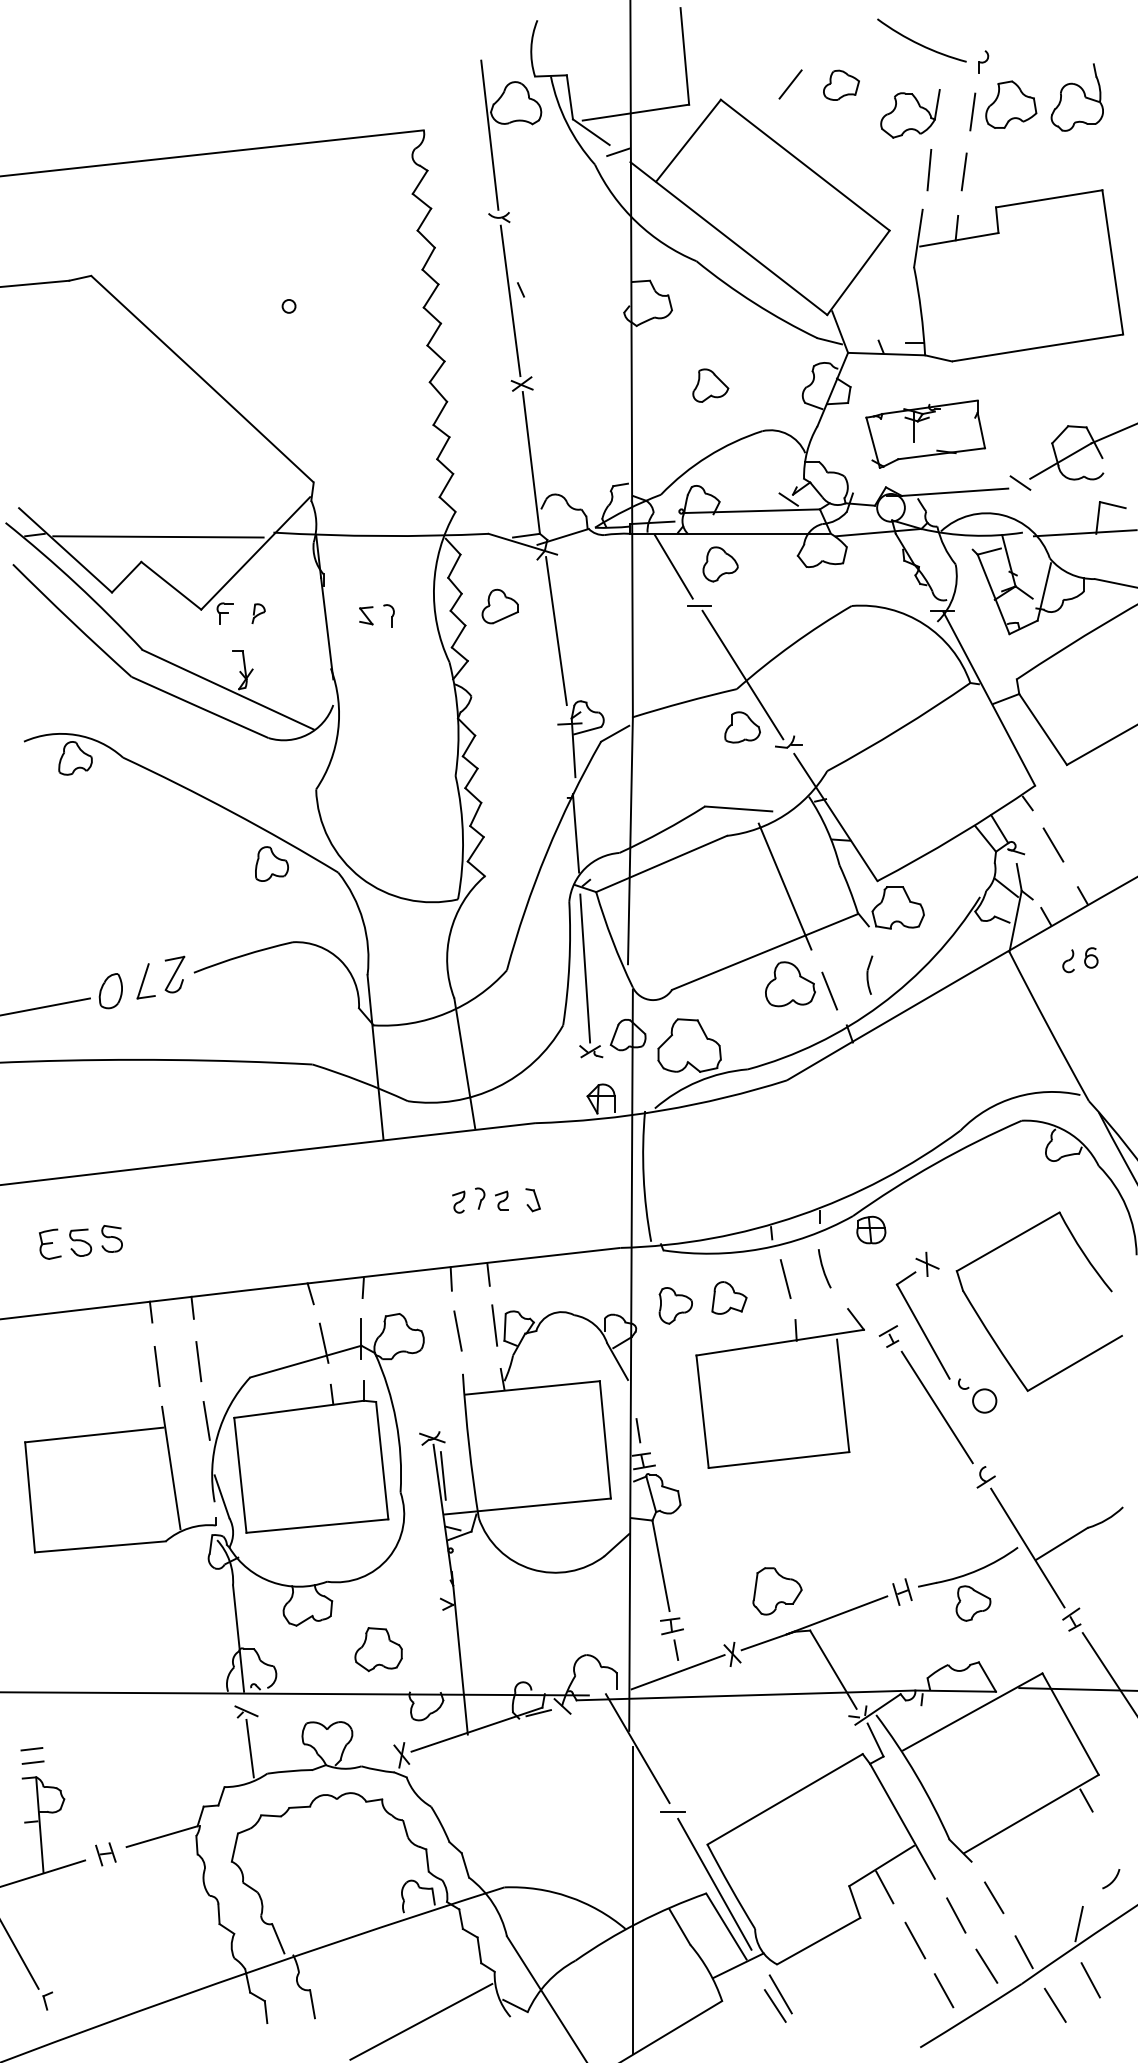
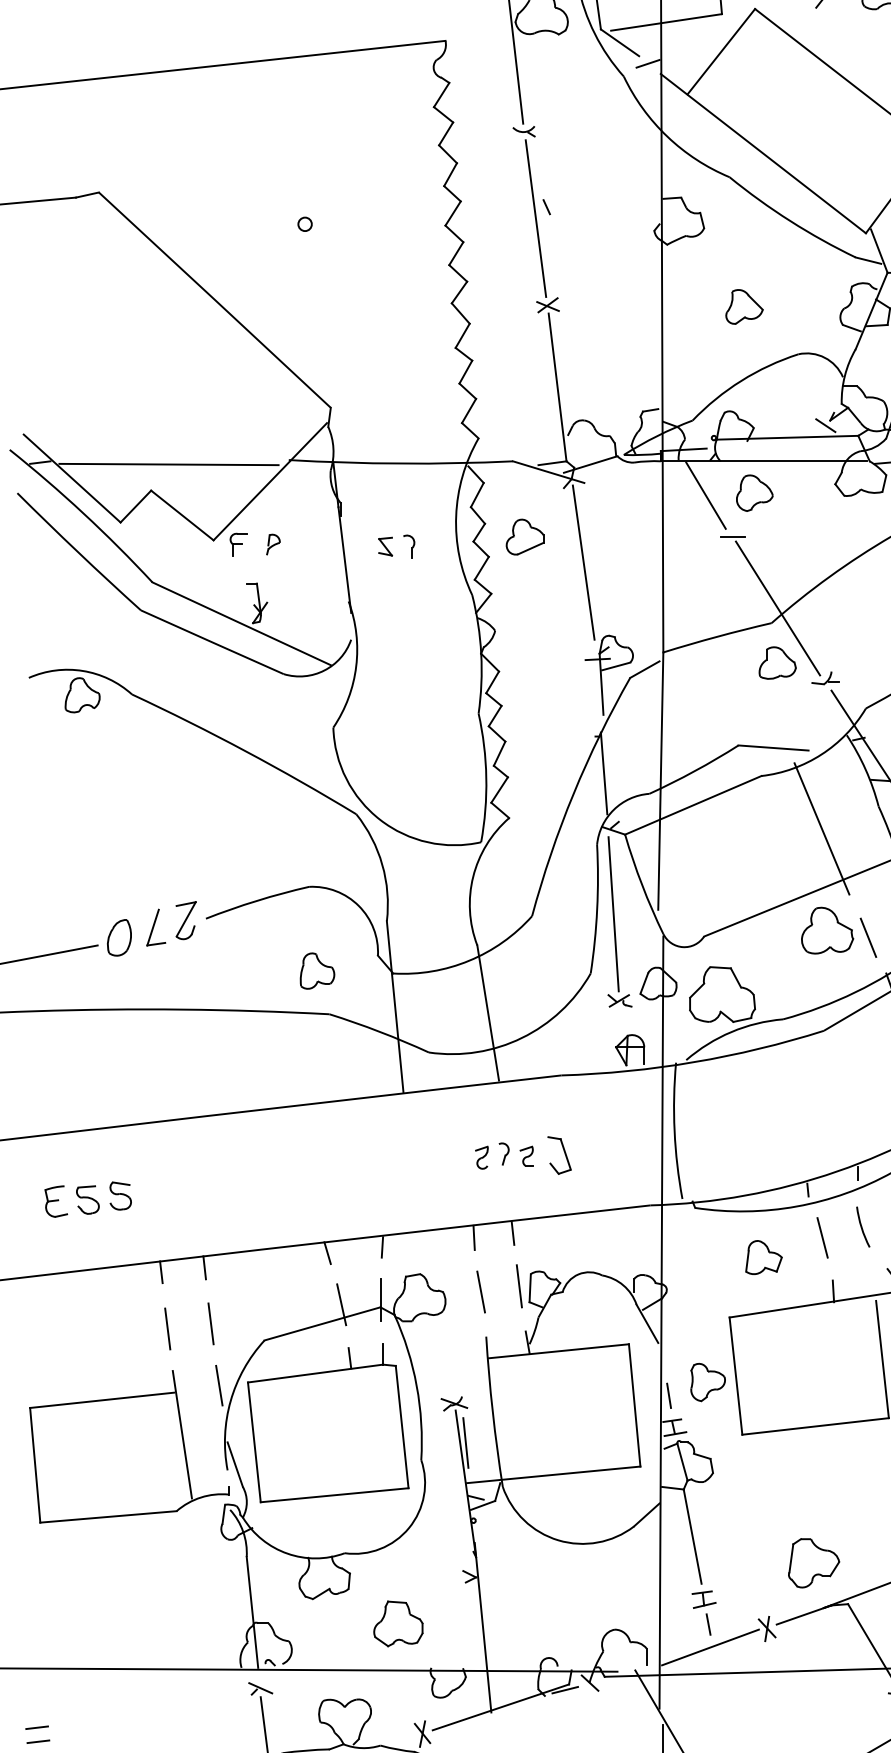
part: (271, 863) -> (317, 970), moved
part: (532, 1200) -> (558, 1155), size x1.6
part: (675, 1305) -> (707, 1382), moved

